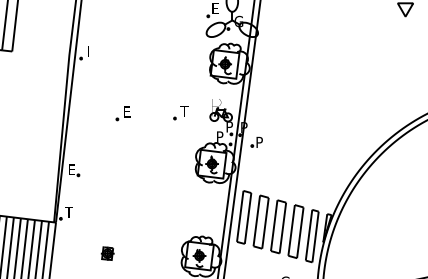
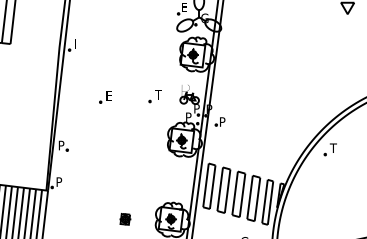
text: (71, 169) -> (61, 145), E -> P
part: (384, 174) -> (329, 149), added
text: (68, 211) -> (58, 181), T -> P
part: (107, 253) -> (125, 219), moved

